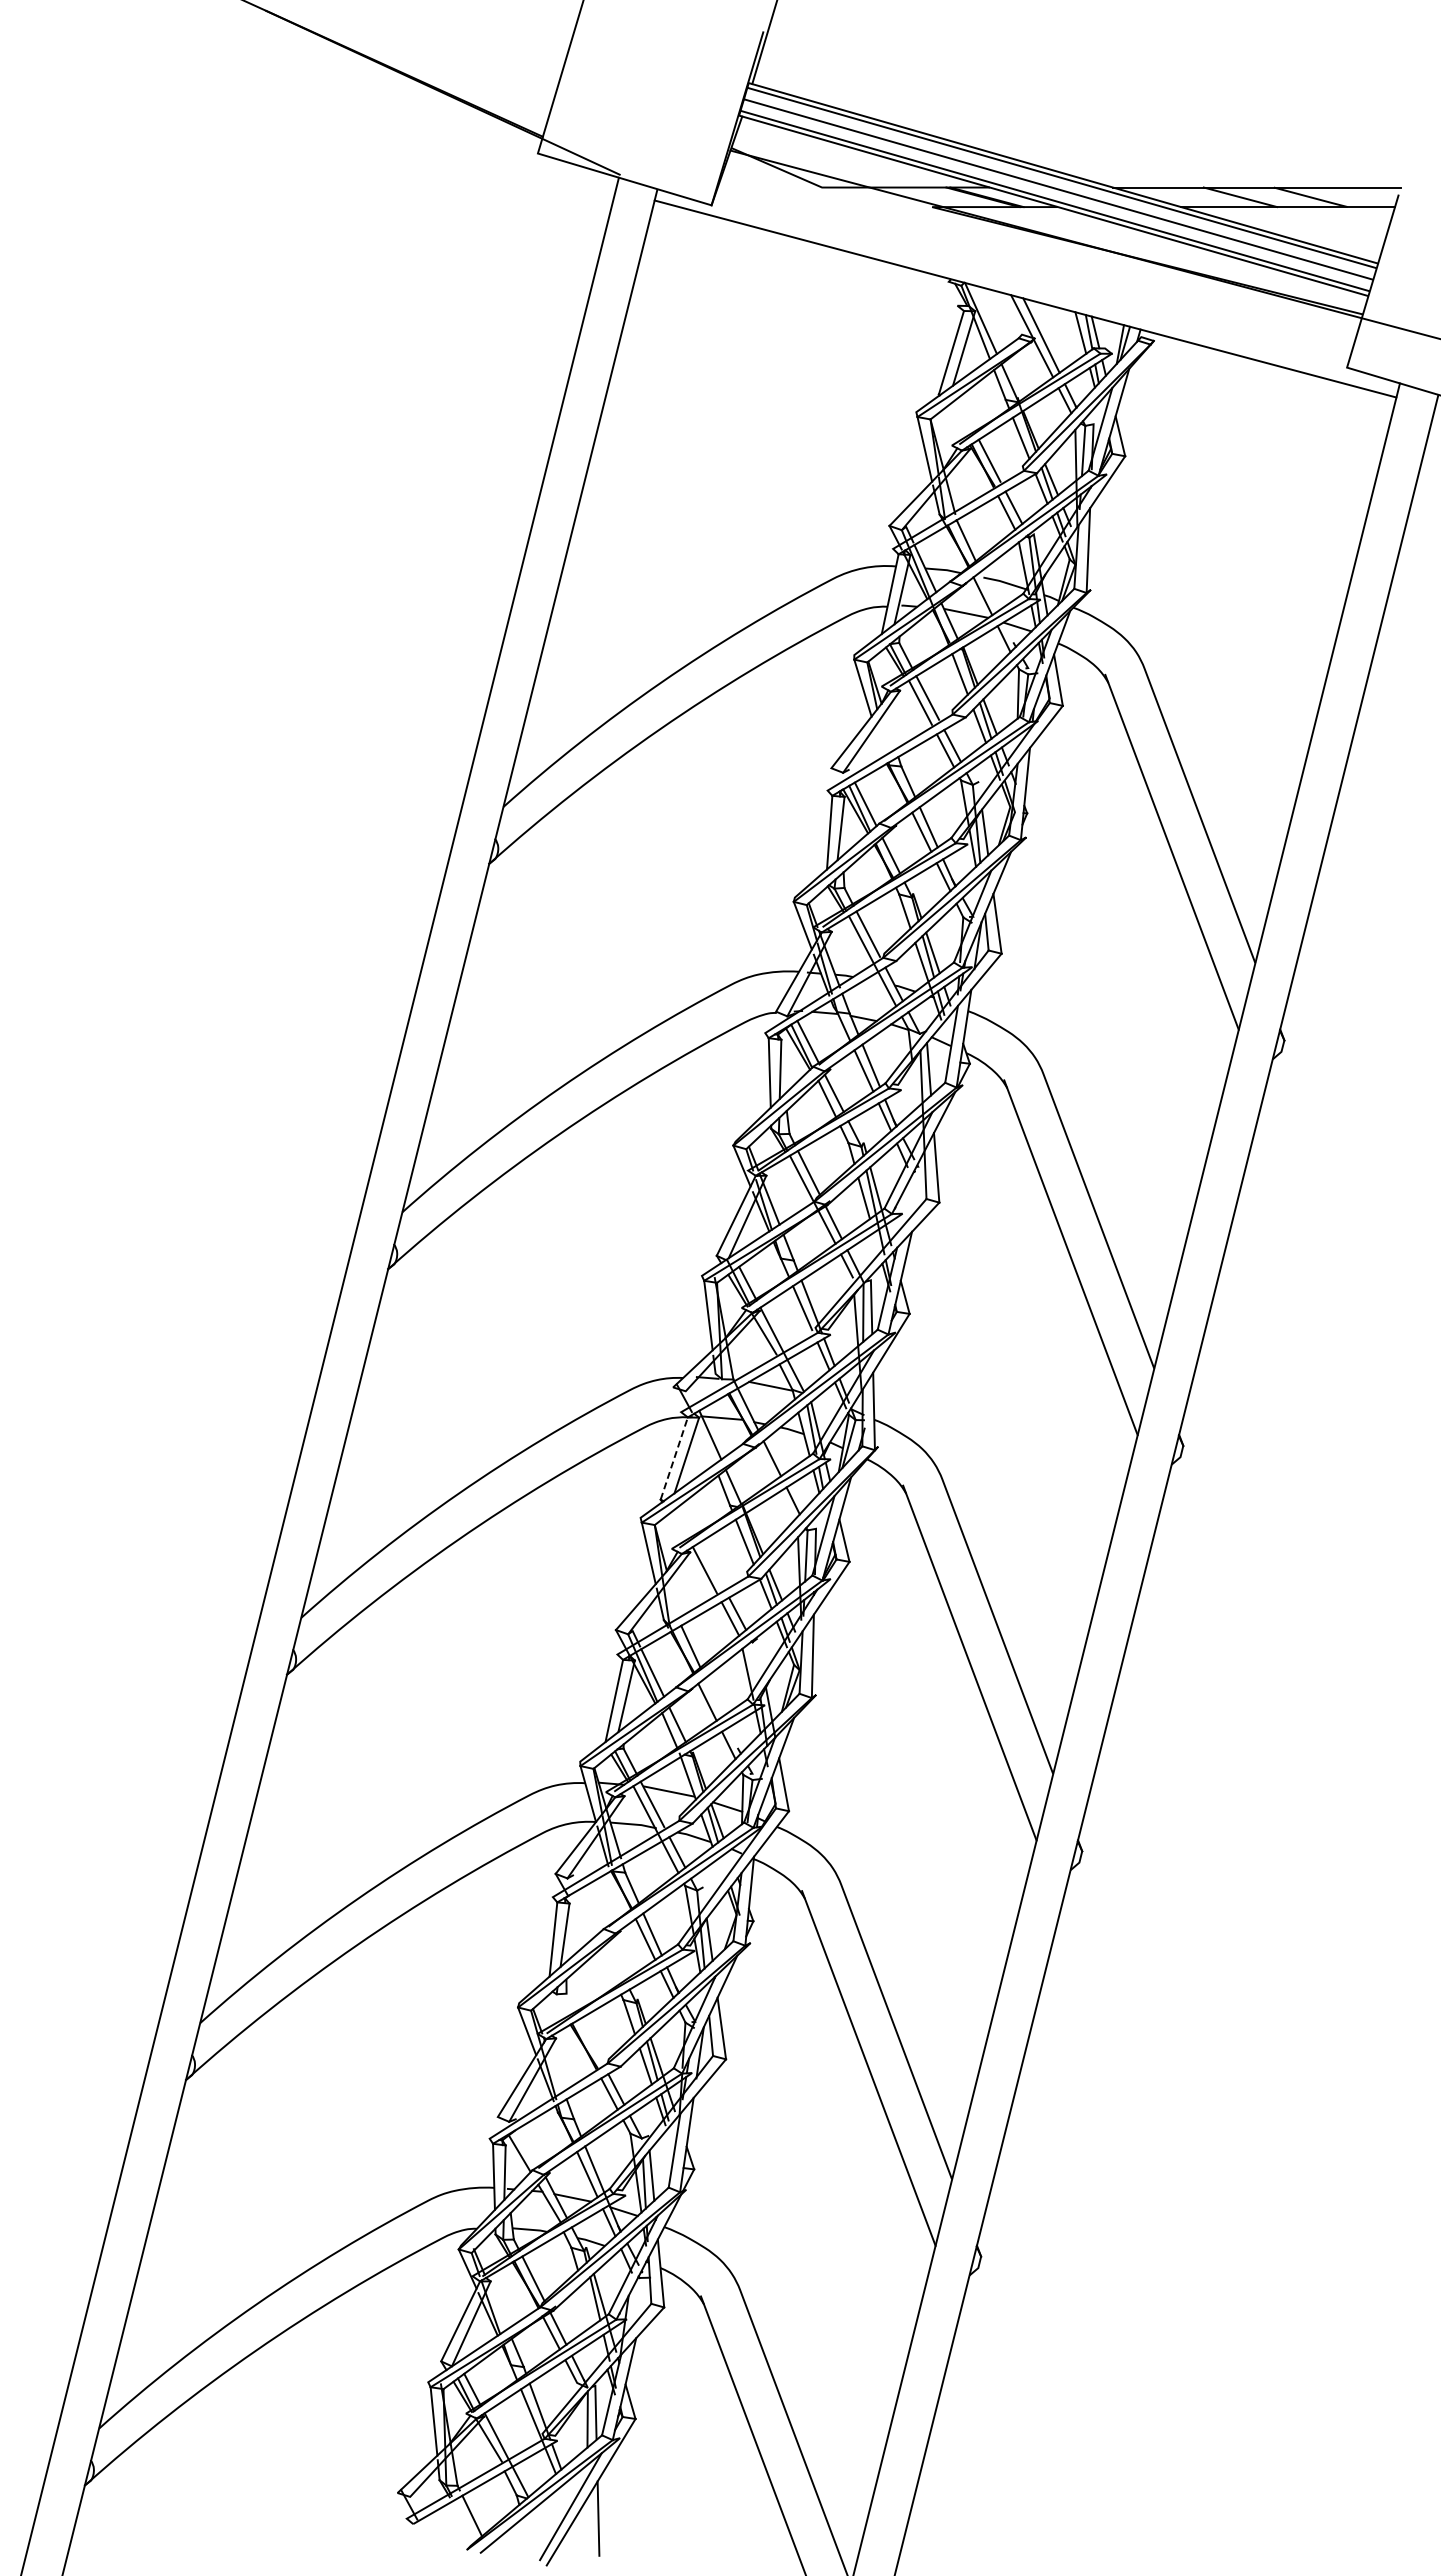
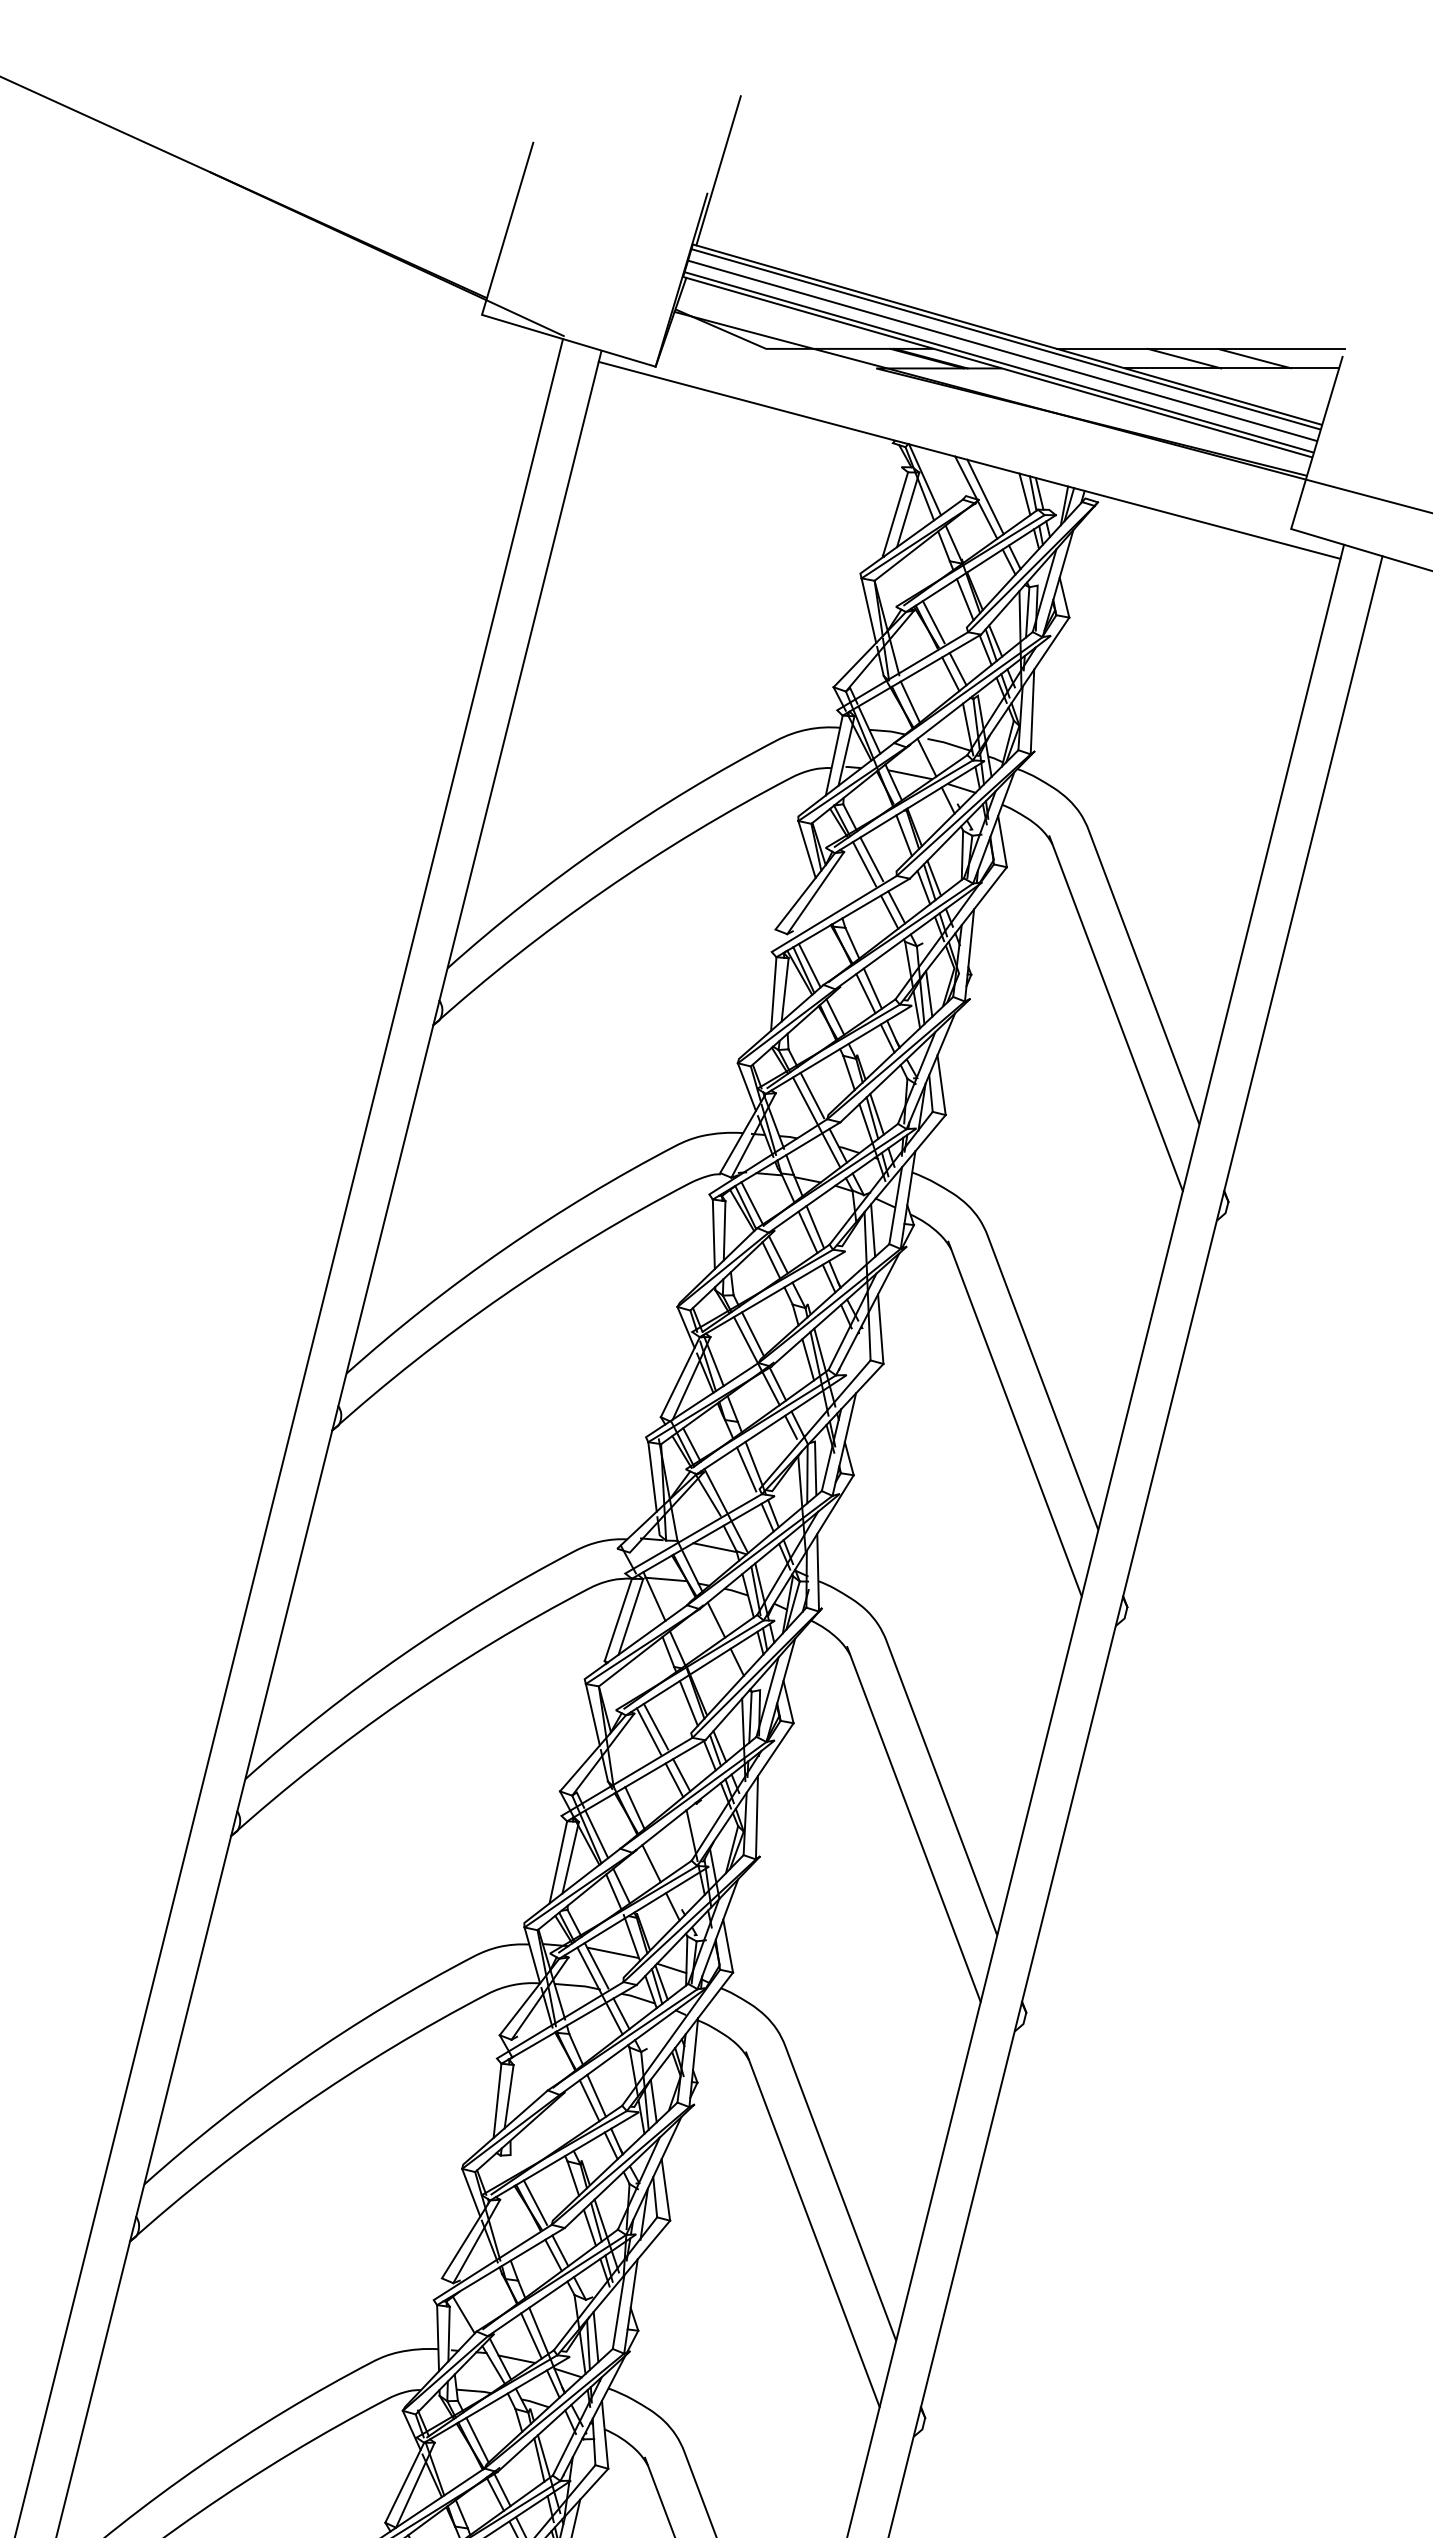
line: (674, 1458) -> (618, 1619), dashed -> solid
line: (711, 1565) -> (655, 1726), added
line: (591, 2041) -> (535, 2202), added

